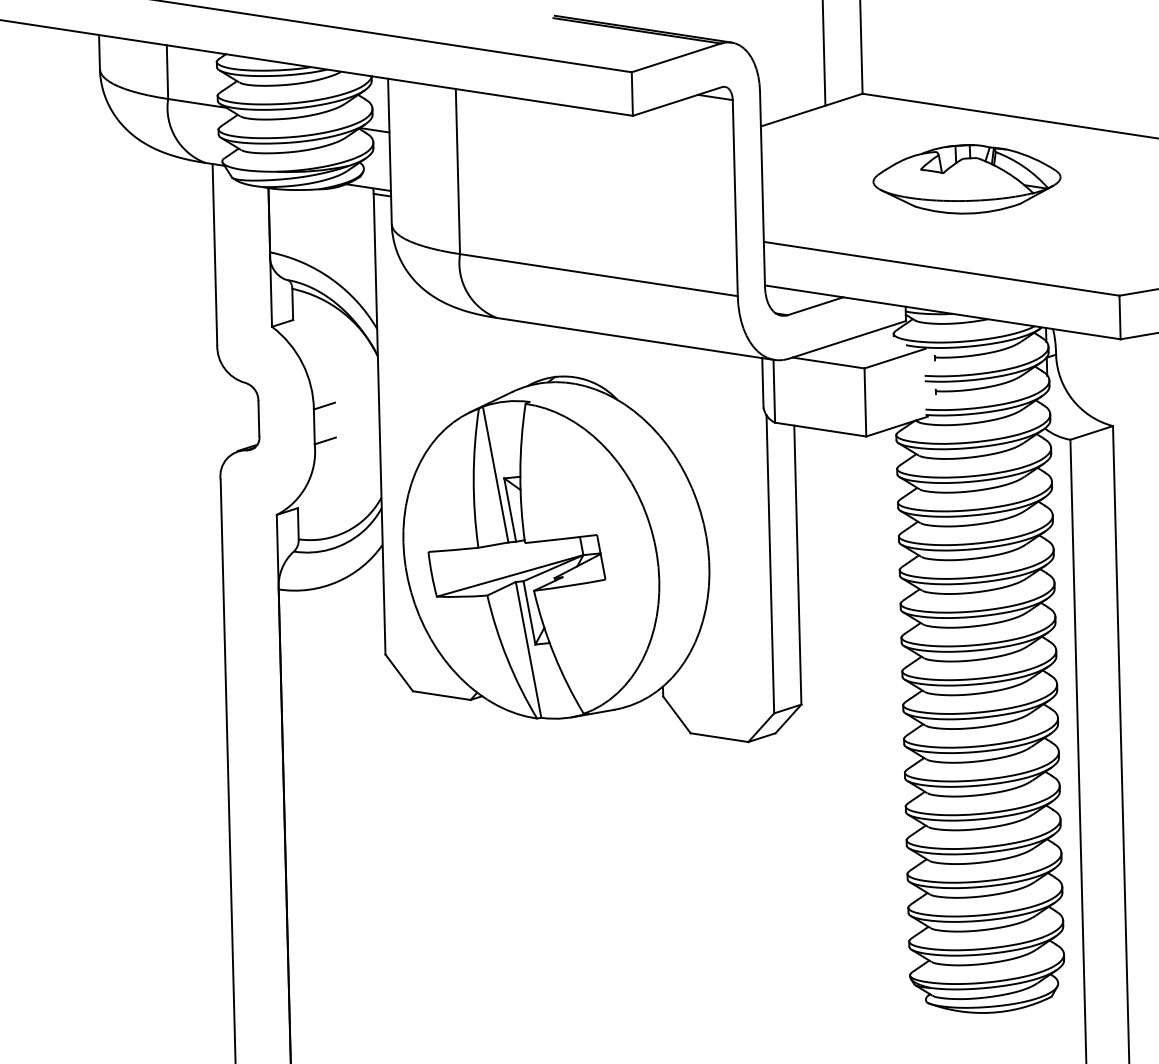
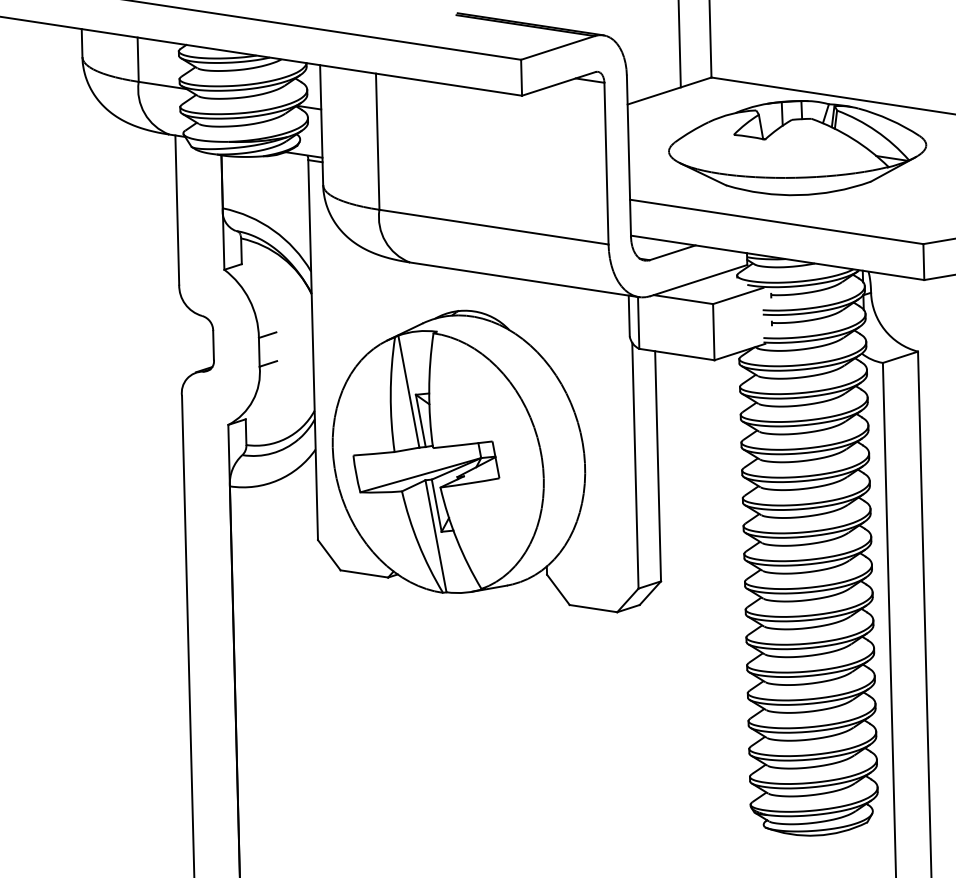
part: (966, 179) -> (797, 148), size x1.67

